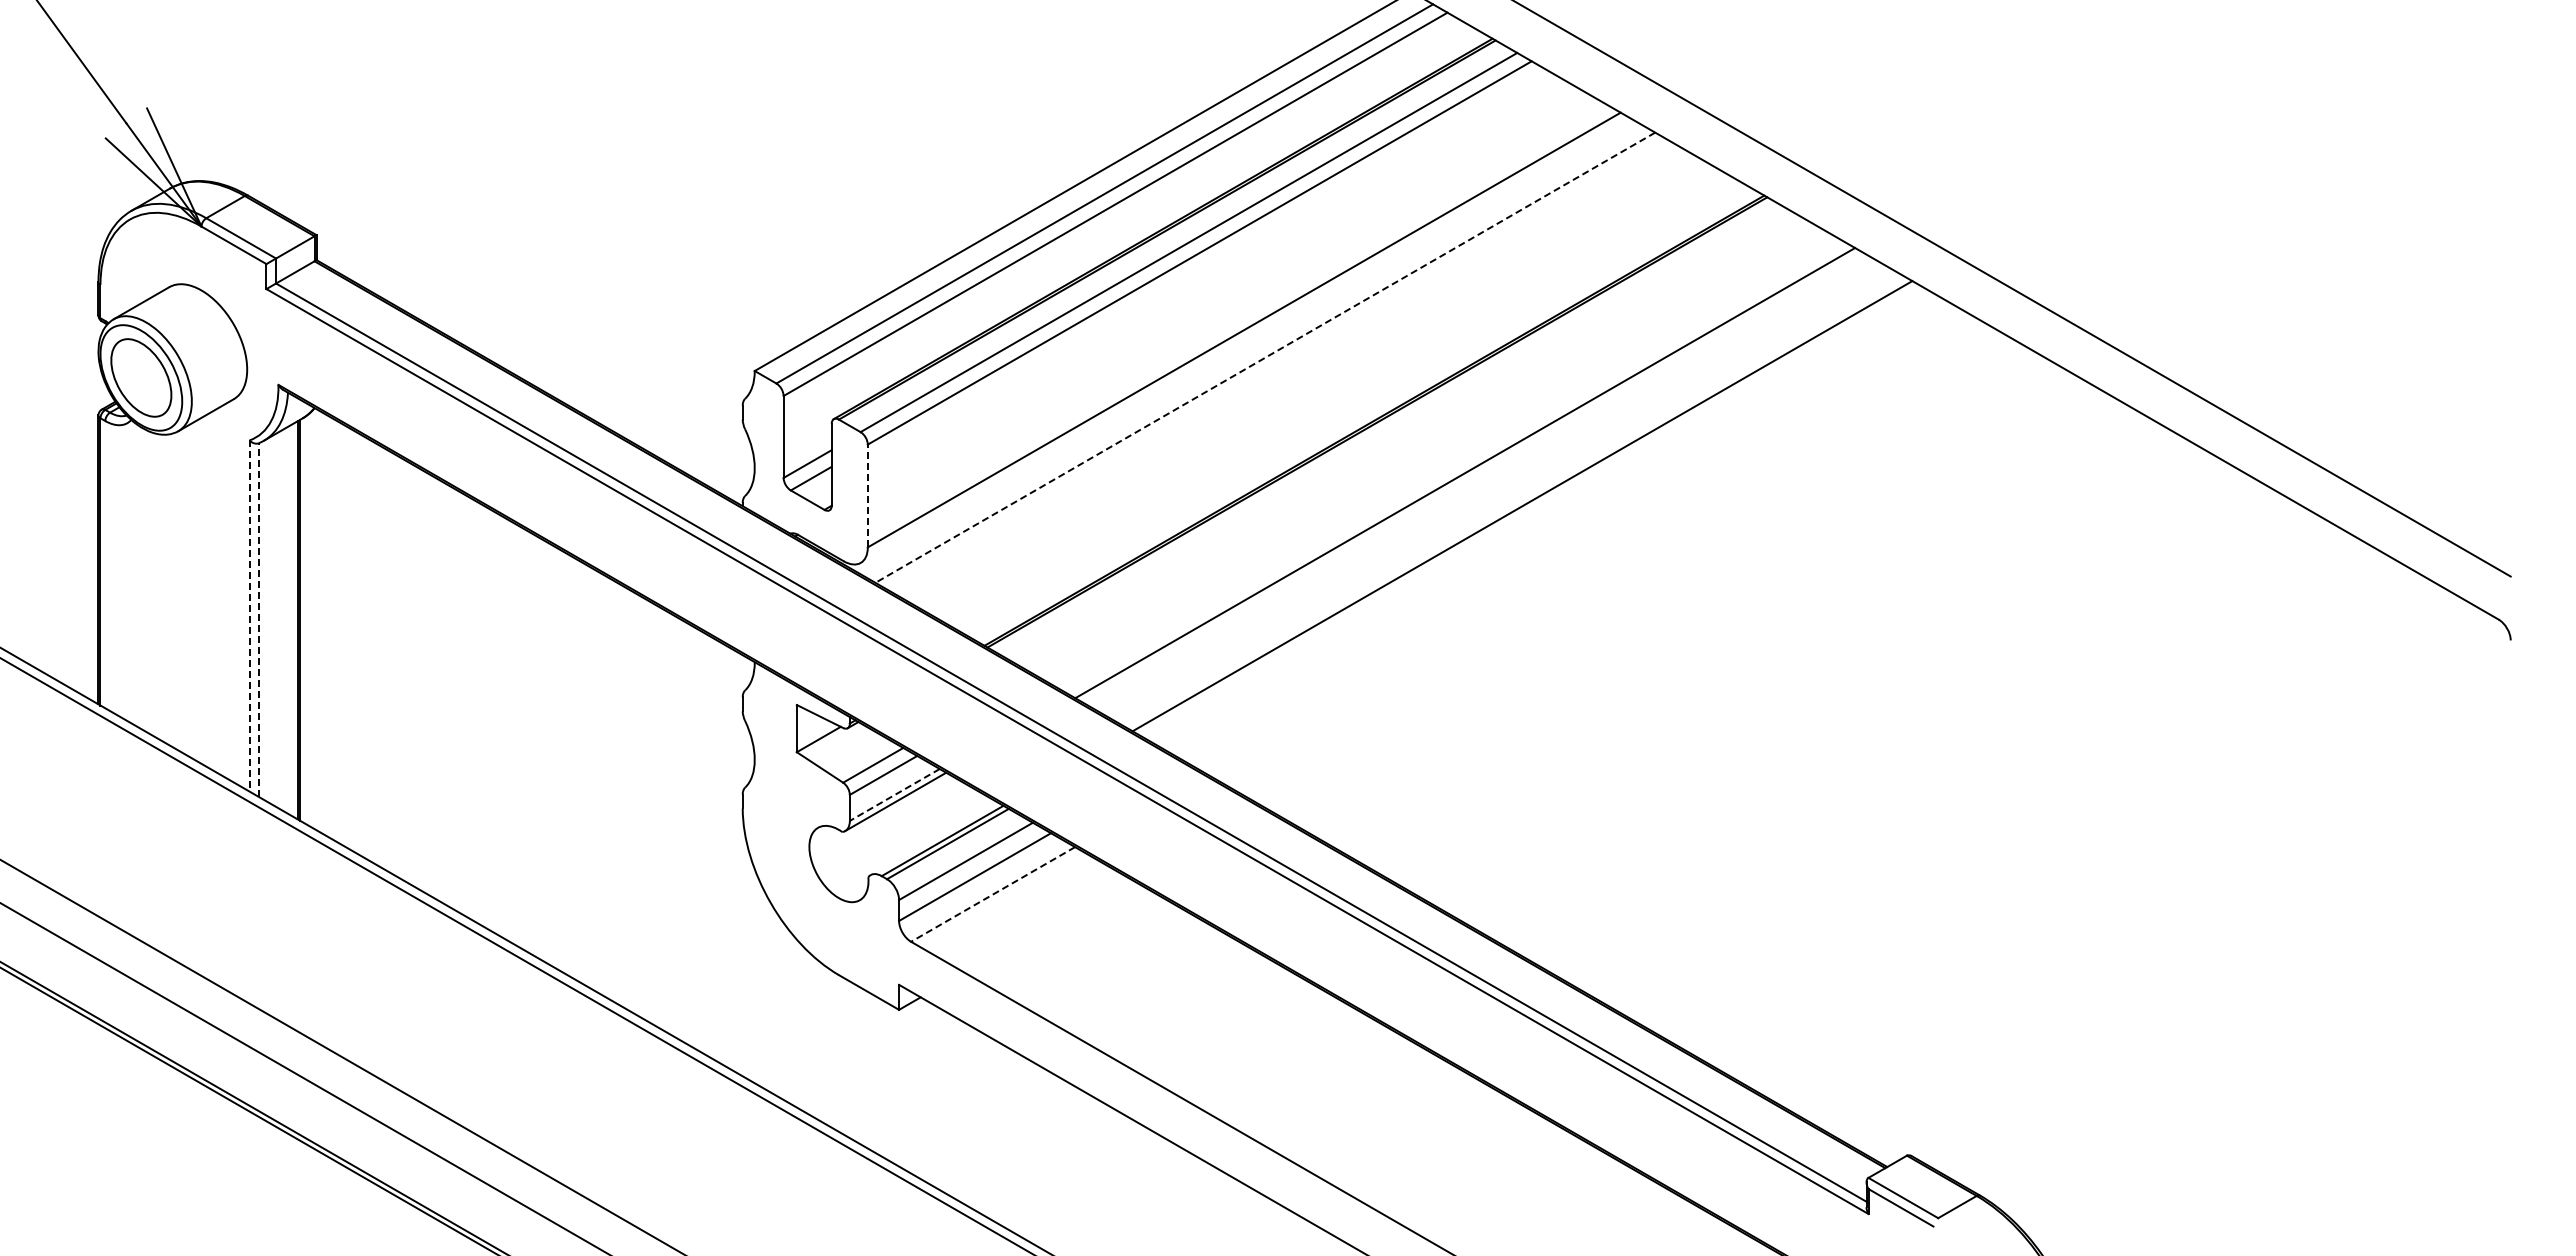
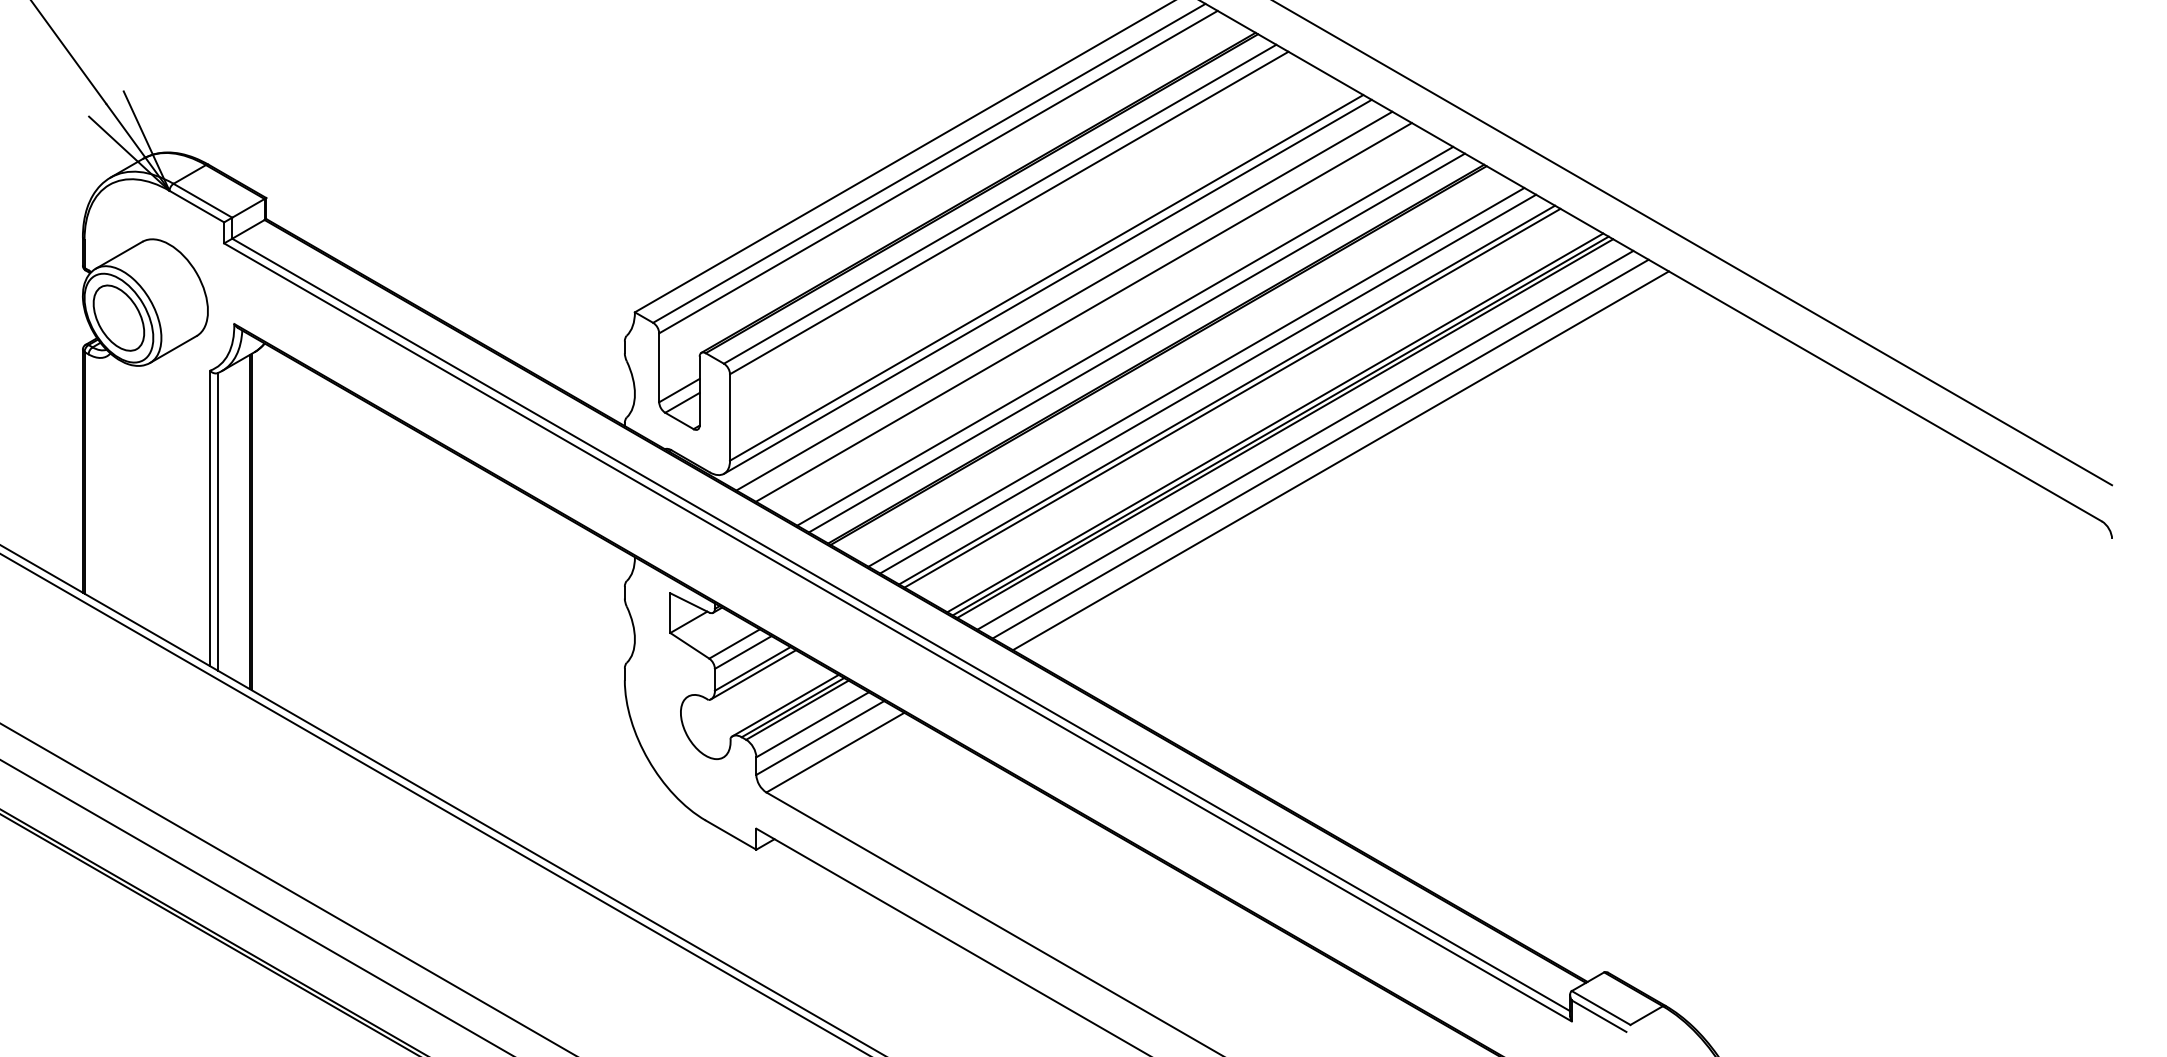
line: (1245, 340) -> (1047, 286), added
line: (1264, 357) -> (1063, 300), dashed -> solid
line: (1288, 371) -> (1083, 312), added
line: (1337, 399) -> (1125, 336), added
line: (1351, 407) -> (1136, 343), added
line: (1422, 448) -> (1196, 377), added
line: (1436, 456) -> (1208, 384), added
line: (1458, 469) -> (1226, 395), added
line: (867, 495) -> (729, 417), dashed -> solid
line: (1515, 502) -> (1274, 422), added
line: (1527, 509) -> (1284, 428), added
line: (1551, 523) -> (1305, 440), added
line: (1569, 533) -> (1320, 449), added
line: (1593, 547) -> (1340, 460), added
line: (249, 616) -> (209, 518), dashed -> solid
line: (259, 619) -> (218, 521), dashed -> solid
line: (894, 794) -> (752, 668), dashed -> solid
line: (933, 838) -> (785, 705), added
line: (993, 894) -> (835, 752), dashed -> solid

